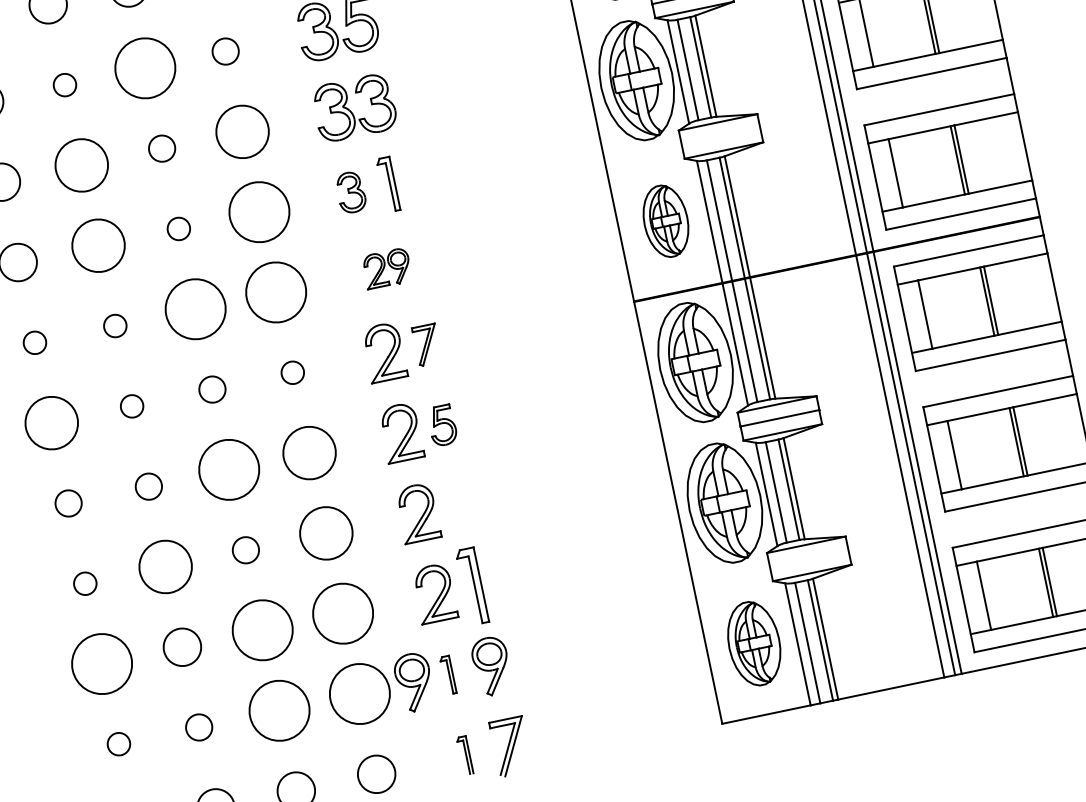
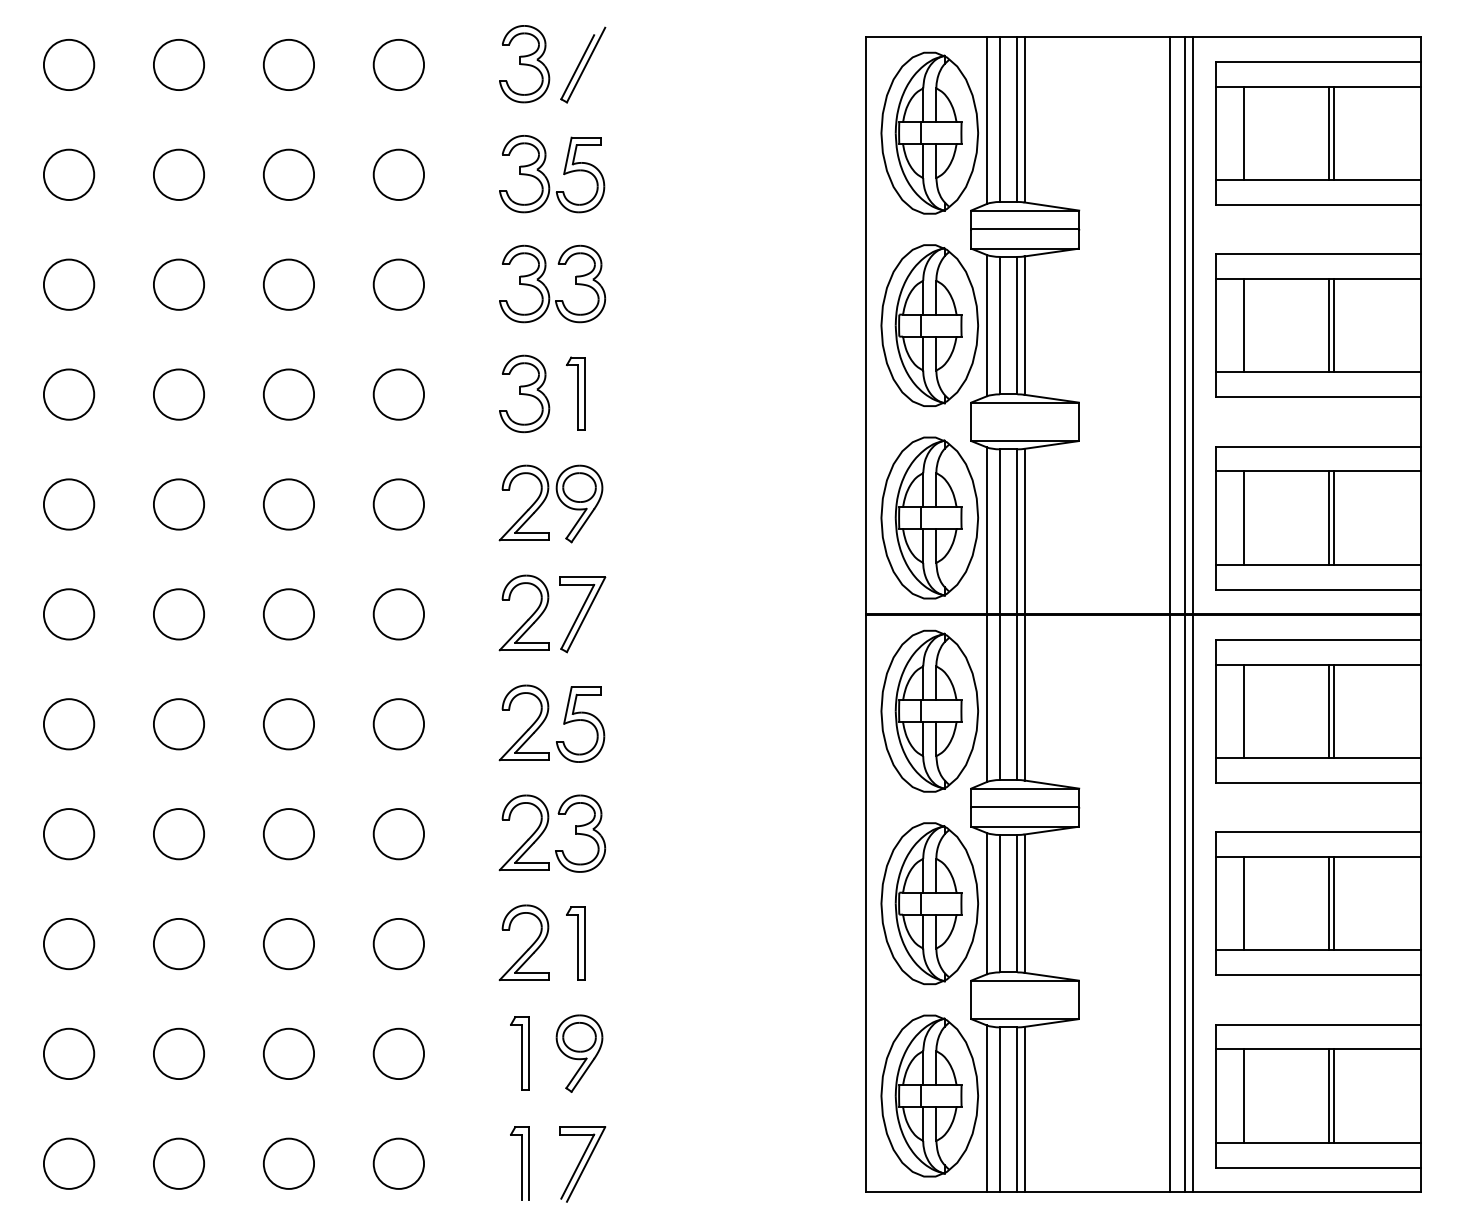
circle: (225, 51) -> (398, 174), size x1.43
circle: (144, 68) -> (288, 174), size x0.62
circle: (64, 84) -> (178, 174), size x1.67
circle: (242, 131) -> (398, 284), size x0.71
circle: (161, 148) -> (288, 284), size x1.43
circle: (81, 165) -> (178, 284), size x0.71
part: (350, 192) -> (524, 393), size x1.43
circle: (258, 212) -> (398, 394), size x0.62
part: (665, 220) -> (929, 517), size x1.67
circle: (178, 228) -> (288, 394), size x1.67
circle: (98, 245) -> (178, 394), size x0.71
part: (386, 268) -> (550, 503), size x1.67
circle: (275, 292) -> (398, 504), size x0.62
circle: (195, 309) -> (288, 504), size x0.62
circle: (114, 326) -> (178, 504), size x1.67
circle: (34, 342) -> (68, 504), size x1.67
part: (427, 344) -> (582, 614), size x1.43
circle: (292, 372) -> (398, 614), size x1.67
circle: (212, 389) -> (288, 614), size x1.43
circle: (131, 406) -> (178, 614), size x1.67
circle: (51, 423) -> (68, 614), size x0.71
part: (442, 425) -> (580, 724), size x1.43
circle: (309, 453) -> (398, 724), size x0.71
circle: (228, 470) -> (288, 724), size x0.62
circle: (148, 486) -> (178, 724), size x1.43
circle: (68, 503) -> (69, 724), size x1.43
part: (458, 505) -> (580, 833), added
circle: (326, 533) -> (398, 834), size x0.71
circle: (245, 550) -> (288, 834), size x1.43
circle: (165, 567) -> (178, 834), size x0.71
circle: (84, 584) -> (68, 834), size x1.67
part: (472, 586) -> (575, 943), size x0.71
circle: (342, 613) -> (398, 943), size x0.62
circle: (262, 630) -> (288, 944), size x0.62
part: (754, 643) -> (929, 1095), size x1.43
circle: (101, 663) -> (68, 943), size x0.62
part: (447, 675) -> (519, 1053), size x1.43
part: (414, 682) -> (473, 1053), removed
circle: (359, 693) -> (398, 1053), size x0.62
circle: (279, 710) -> (288, 1053), size x0.62
circle: (198, 727) -> (178, 1053), size x1.43
circle: (119, 743) -> (69, 1053), size x1.67
part: (464, 755) -> (519, 1163), size x1.43

